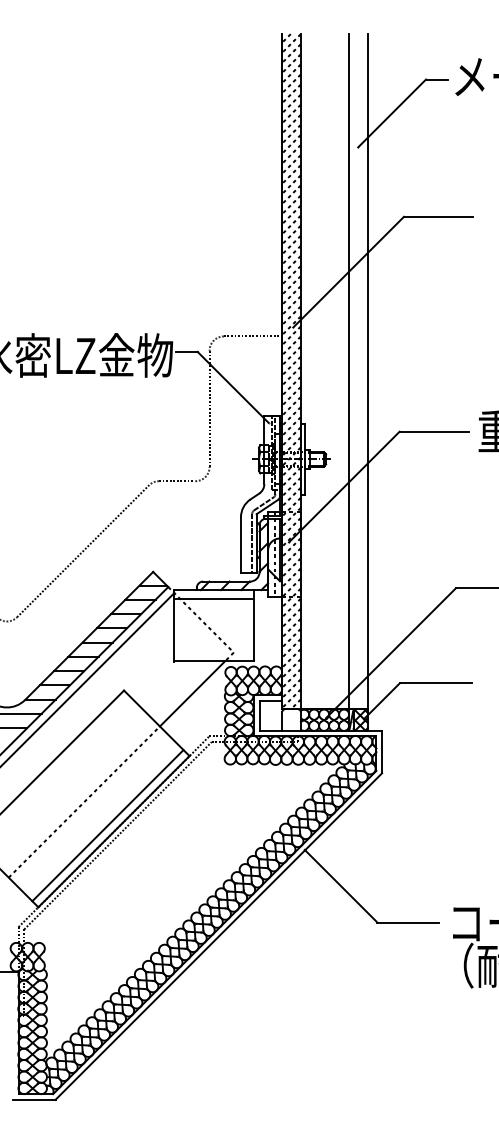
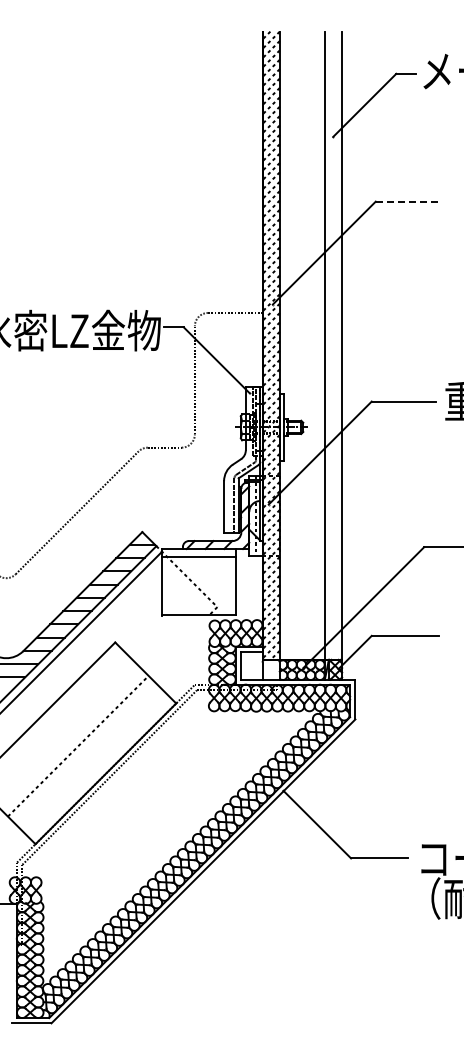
line: (439, 216) -> (408, 201), solid -> dashed
line: (192, 693) -> (178, 645), removed
line: (107, 824) -> (99, 767), removed

